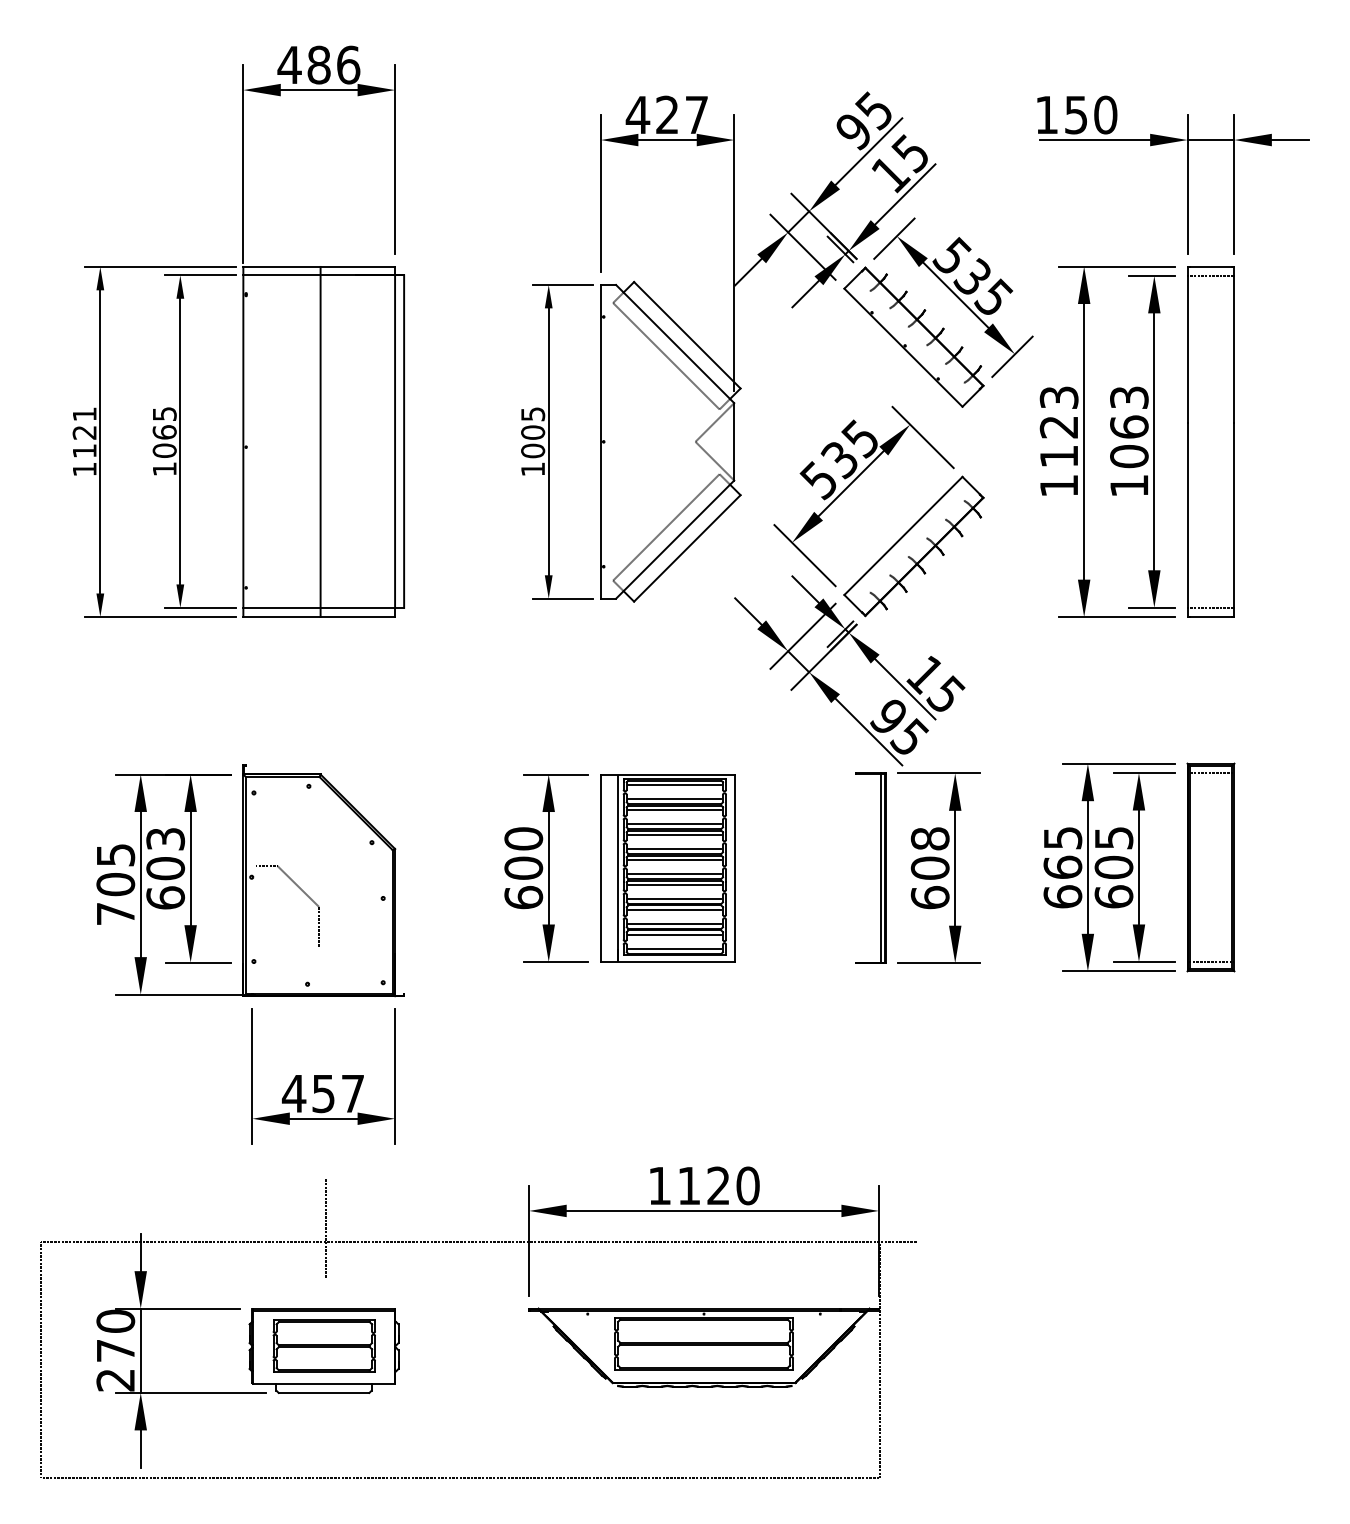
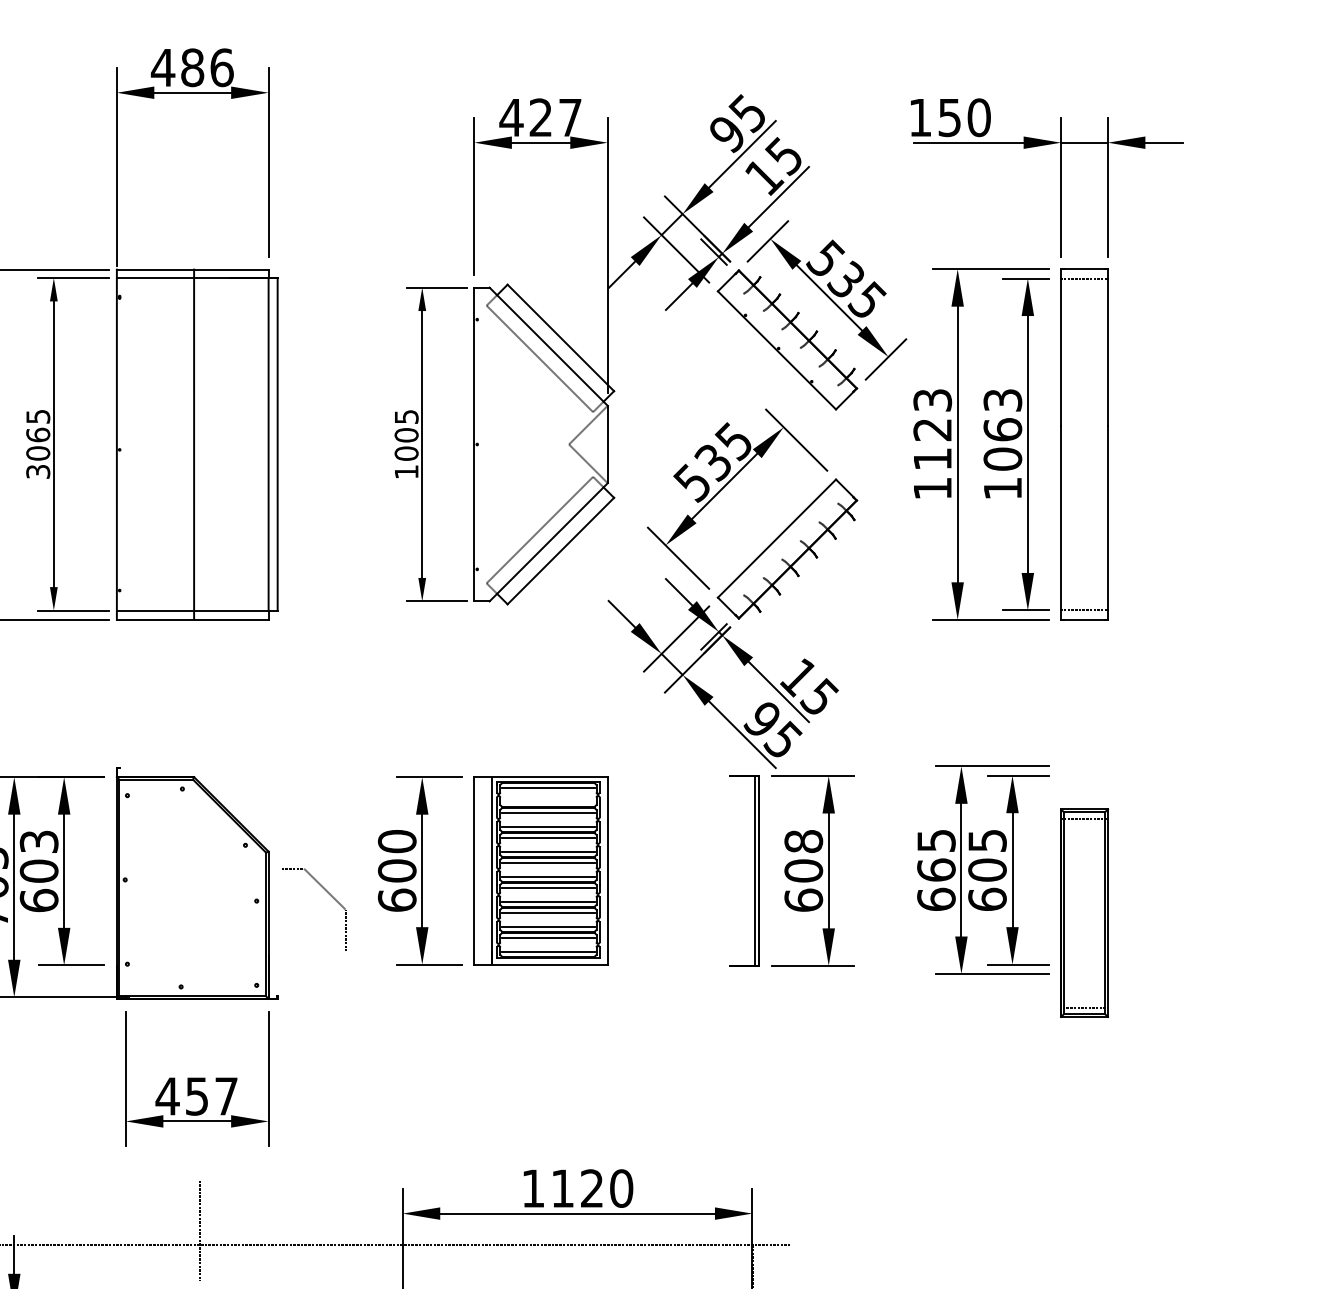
text: (164, 469) -> (38, 472), 1065 -> 3065
line: (674, 799) -> (548, 802), removed
part: (1210, 867) -> (1084, 913), moved
part: (301, 890) -> (328, 893), moved

